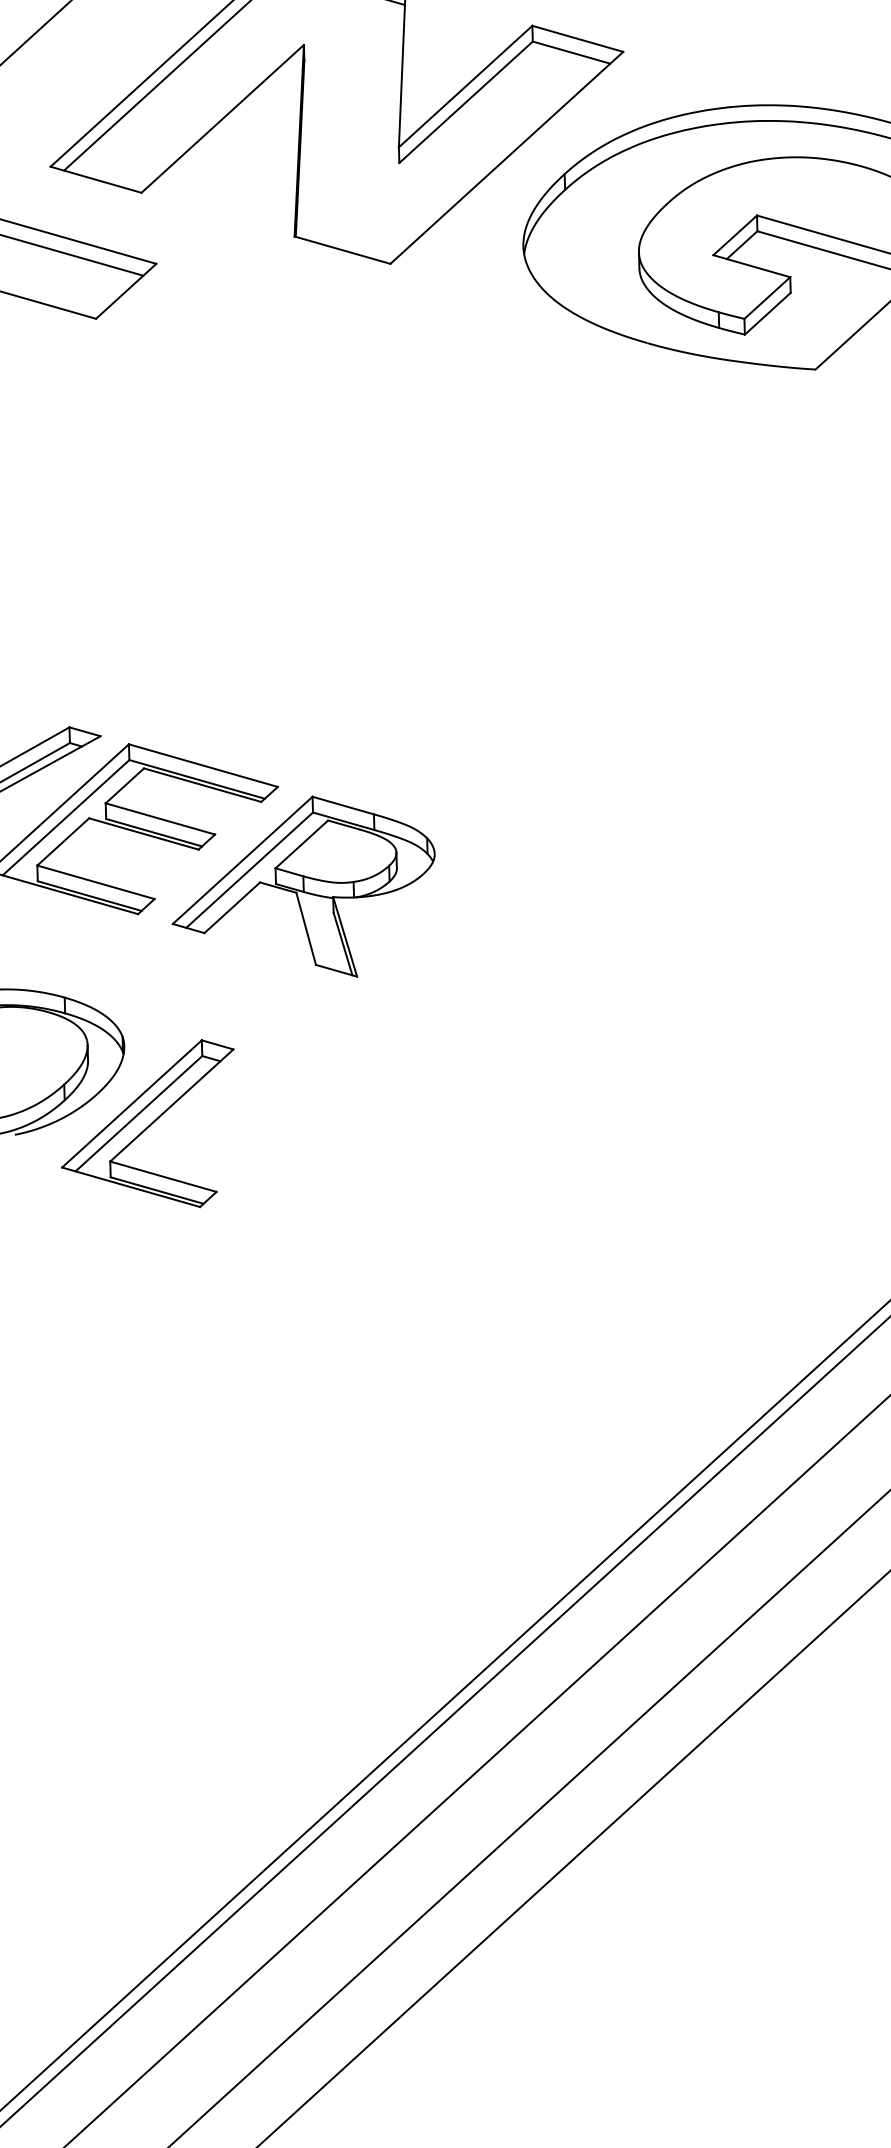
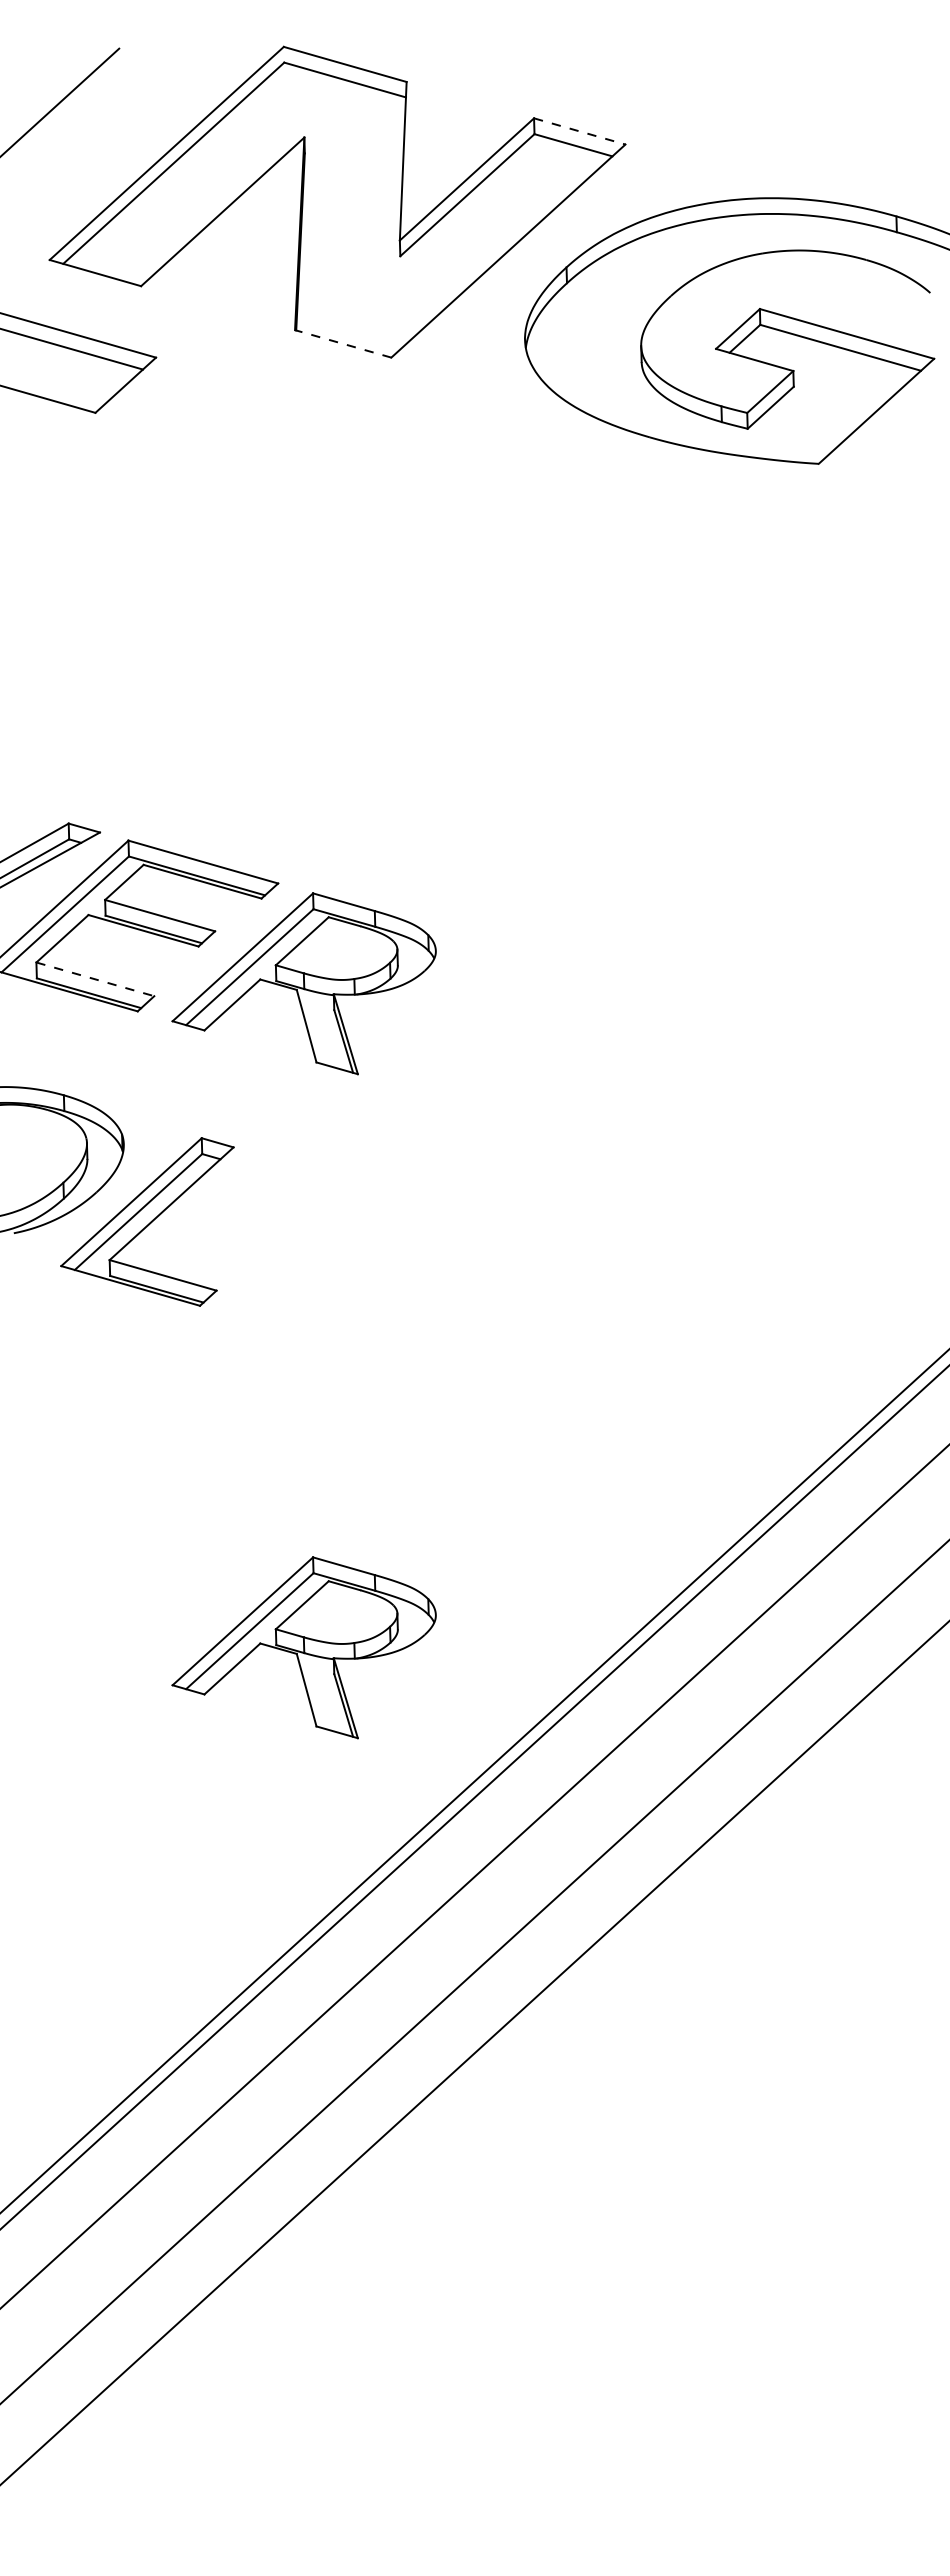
line: (577, 38) -> (579, 131), solid -> dashed
line: (341, 249) -> (342, 343), solid -> dashed
line: (96, 882) -> (95, 979), solid -> dashed
part: (303, 1546) -> (303, 1647), added

